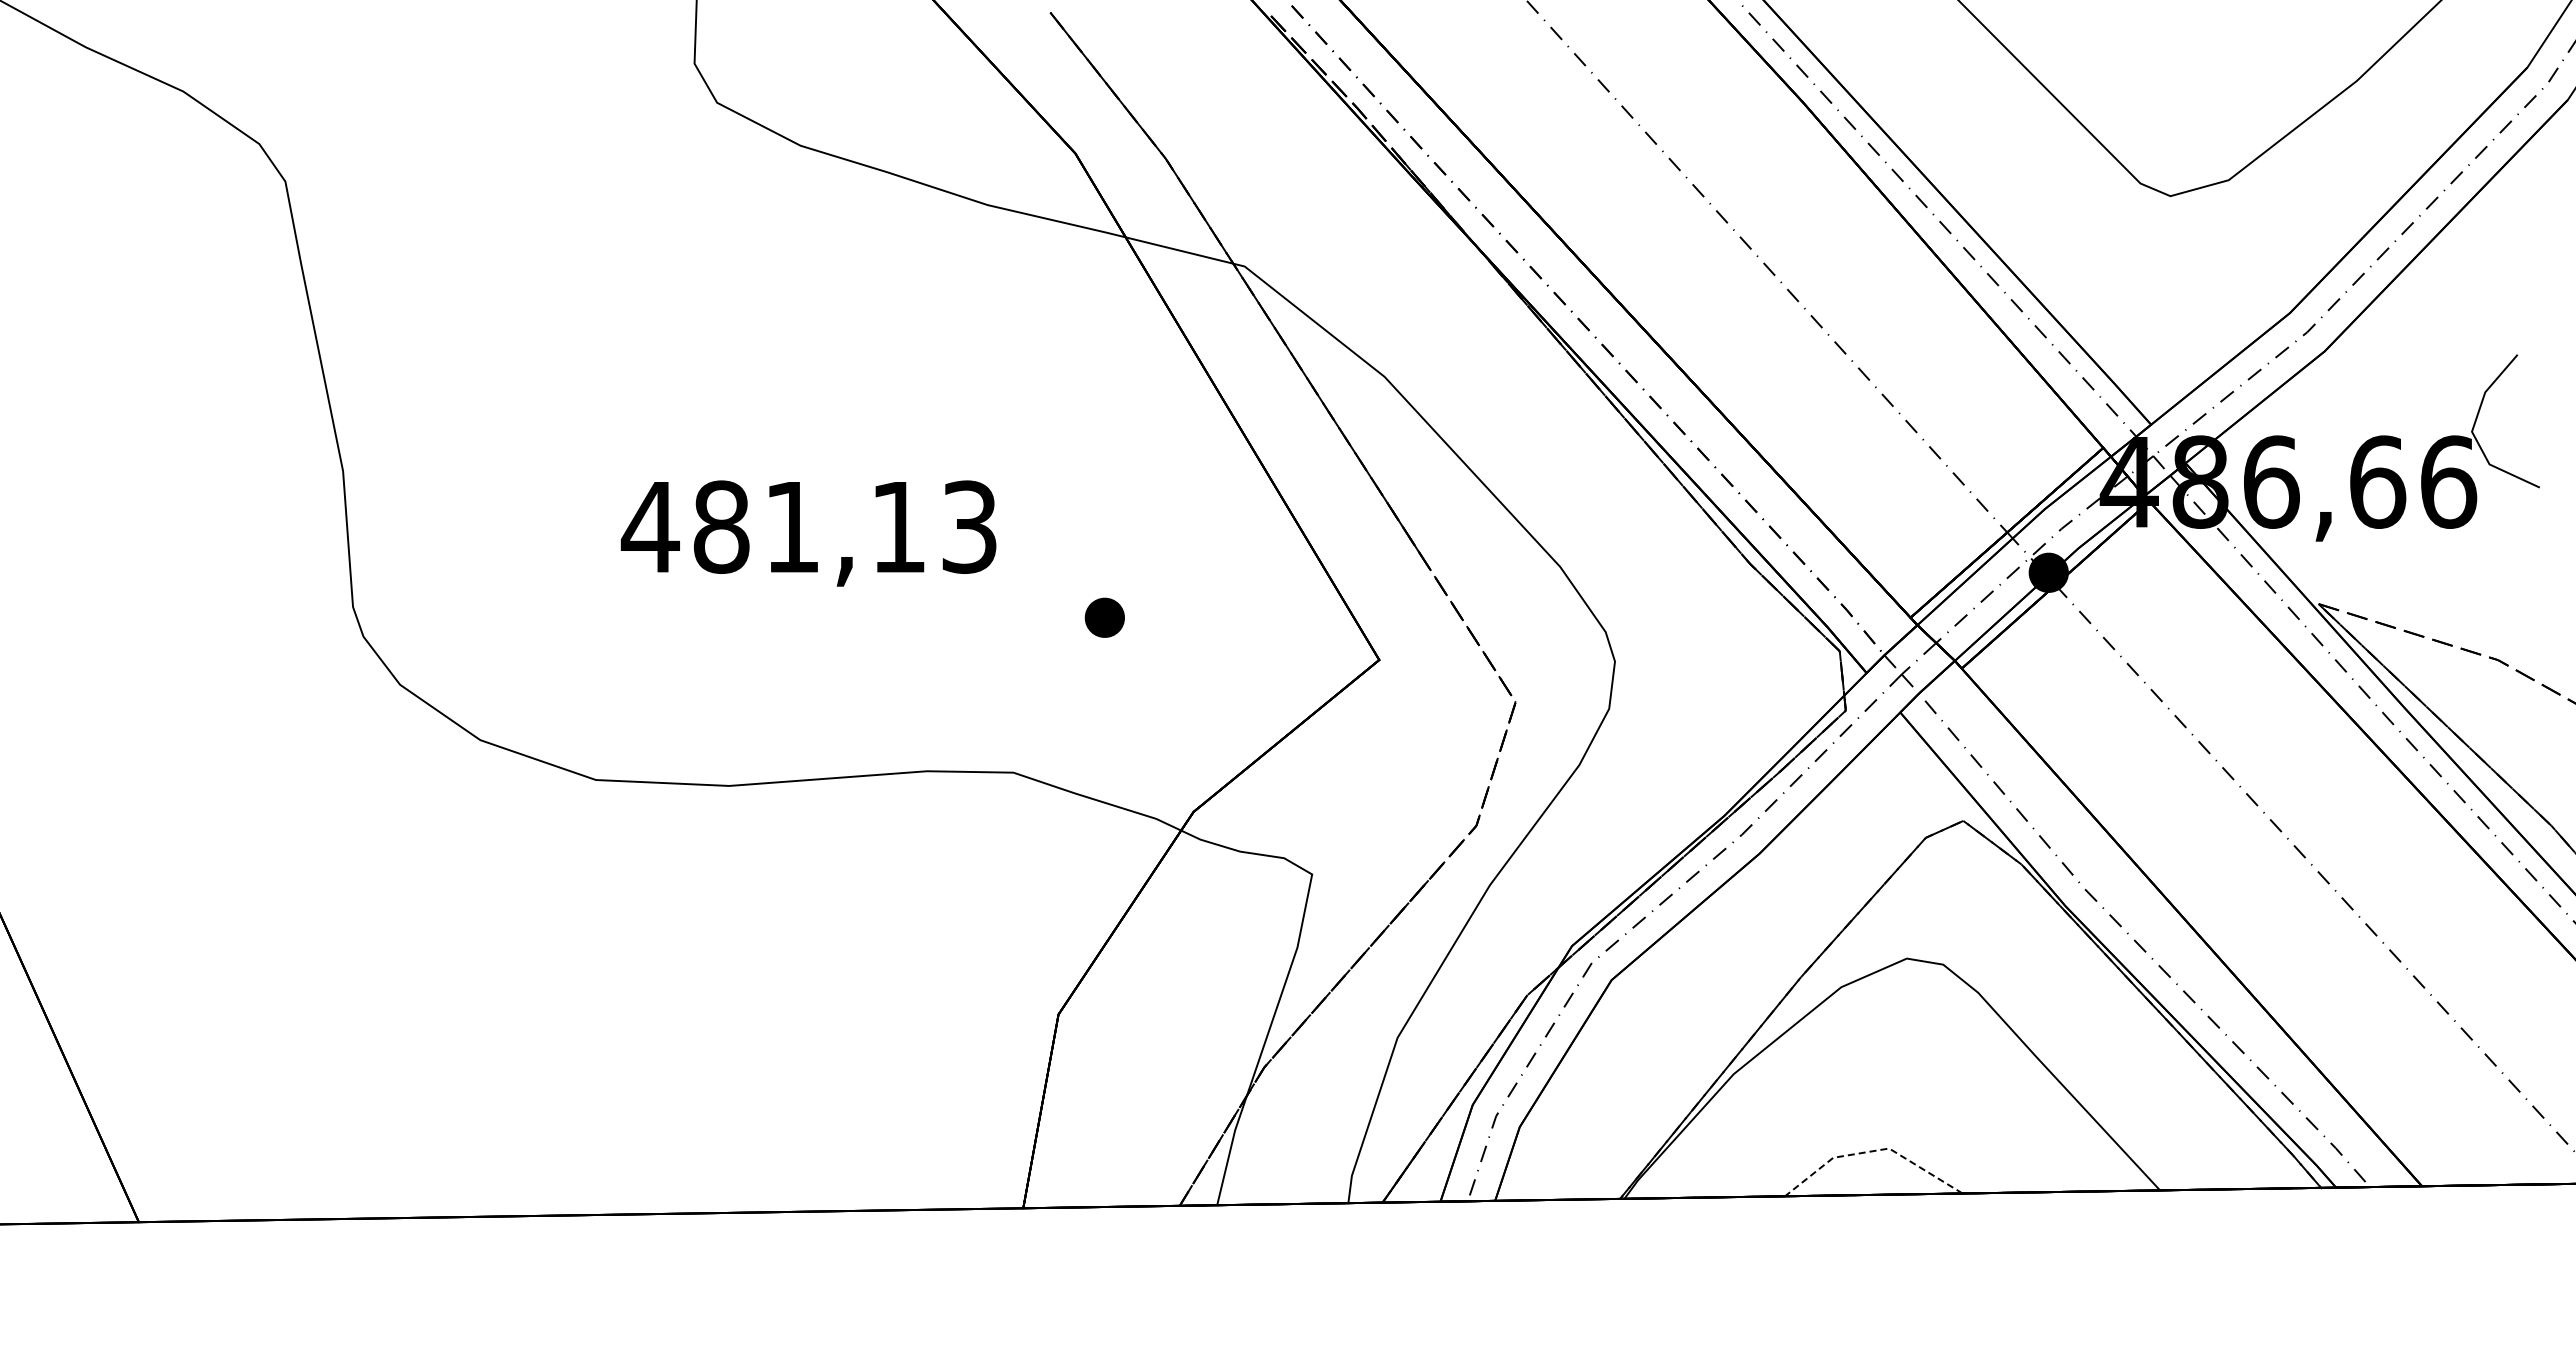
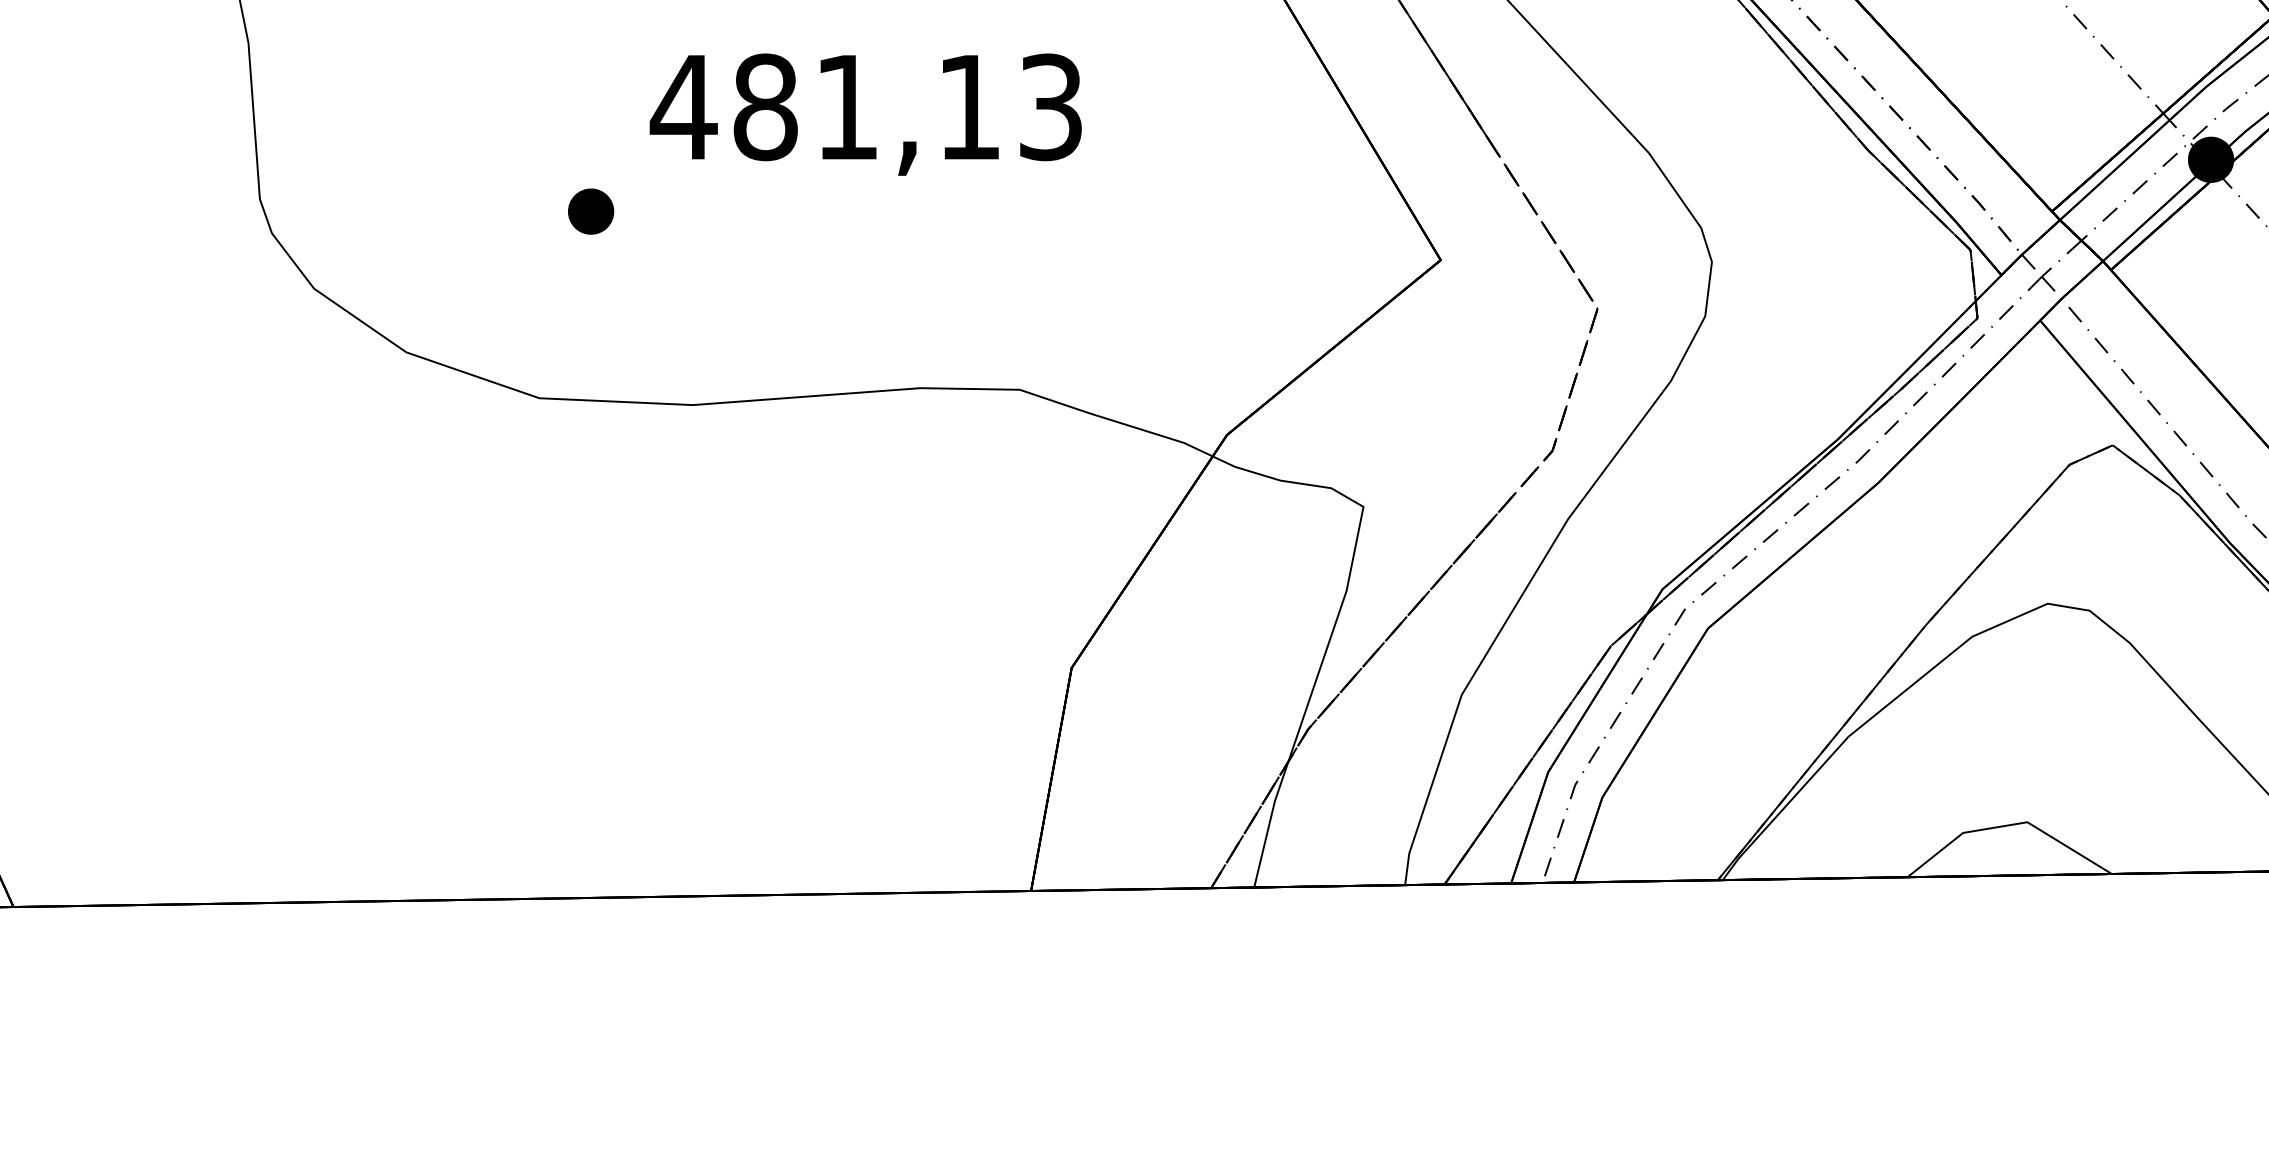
text: (808, 533) -> (865, 114), moved
part: (1104, 617) -> (590, 211), moved
line: (1873, 1151) -> (2009, 825), dashed -> solid

